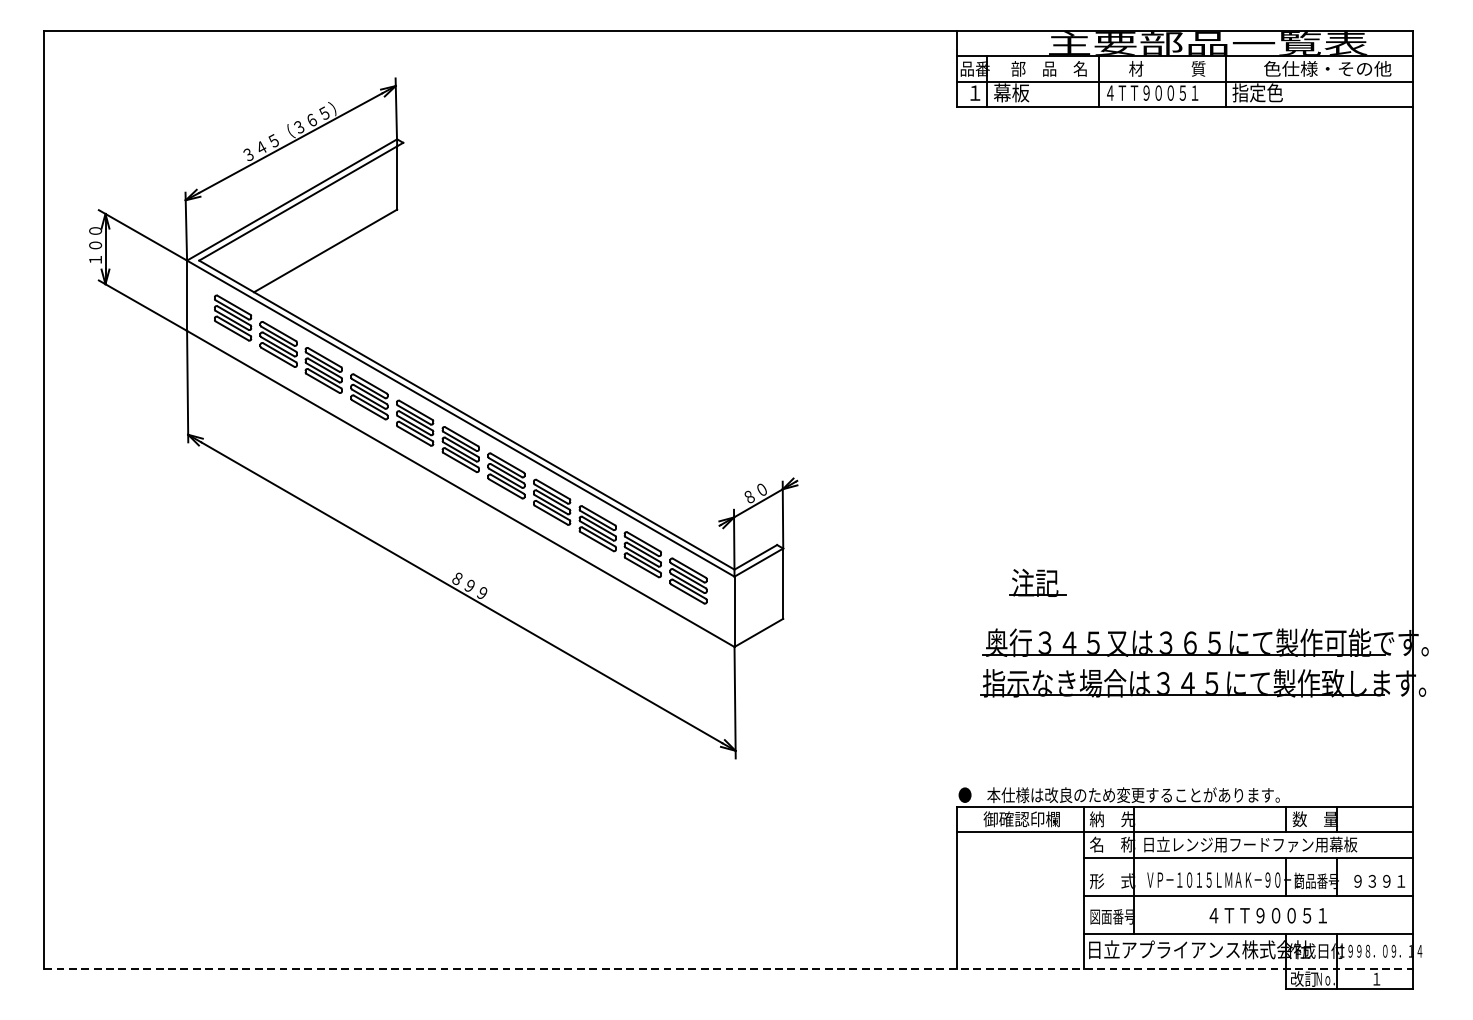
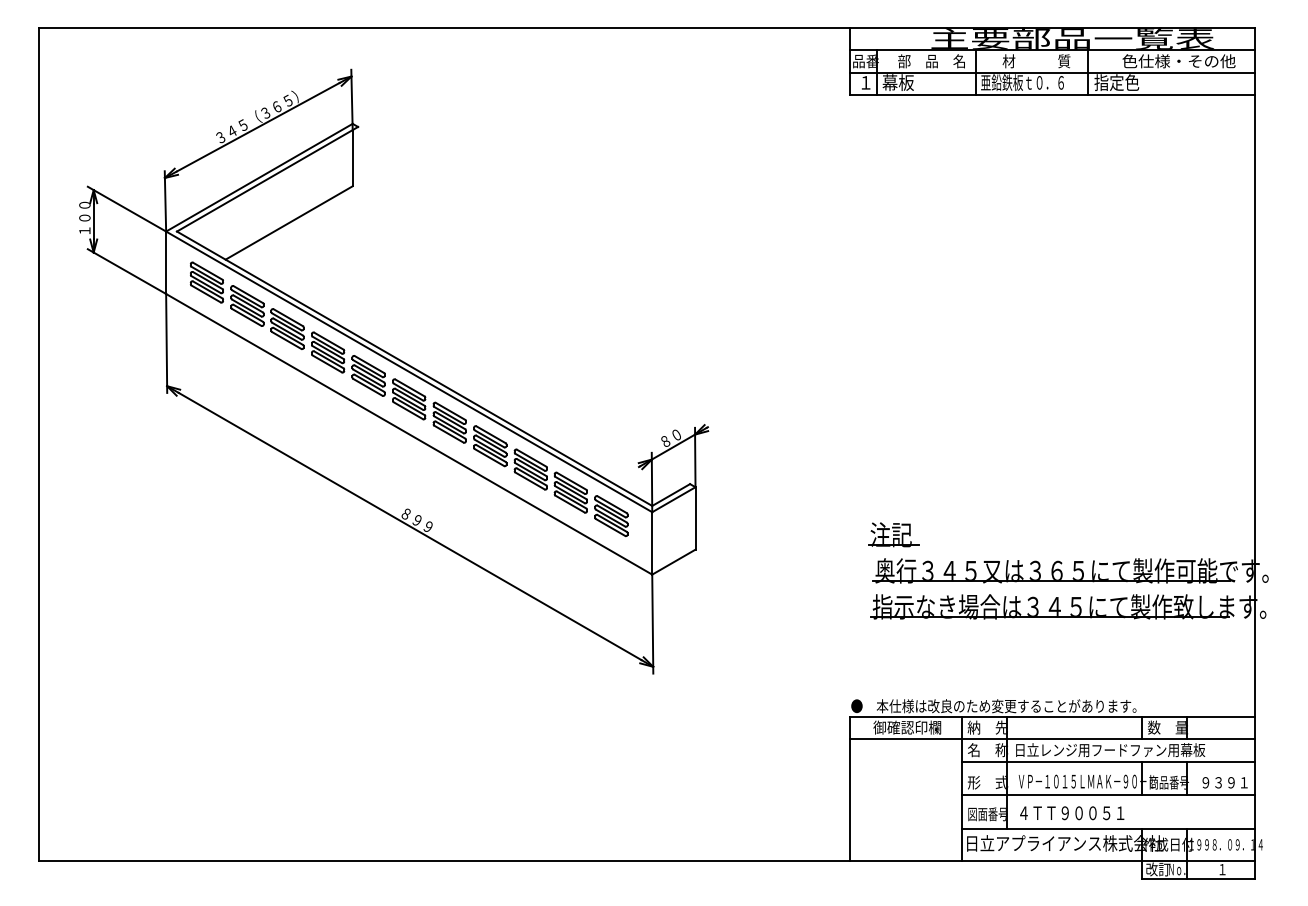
text: (1151, 92) -> (1022, 82), ４ＴＴ９００５１ -> 亜鉛鉄板ｔ０．６
part: (1037, 582) -> (893, 534), moved
text: (1268, 915) -> (1072, 813), moved
line: (729, 968) -> (647, 860), dashed -> solid

